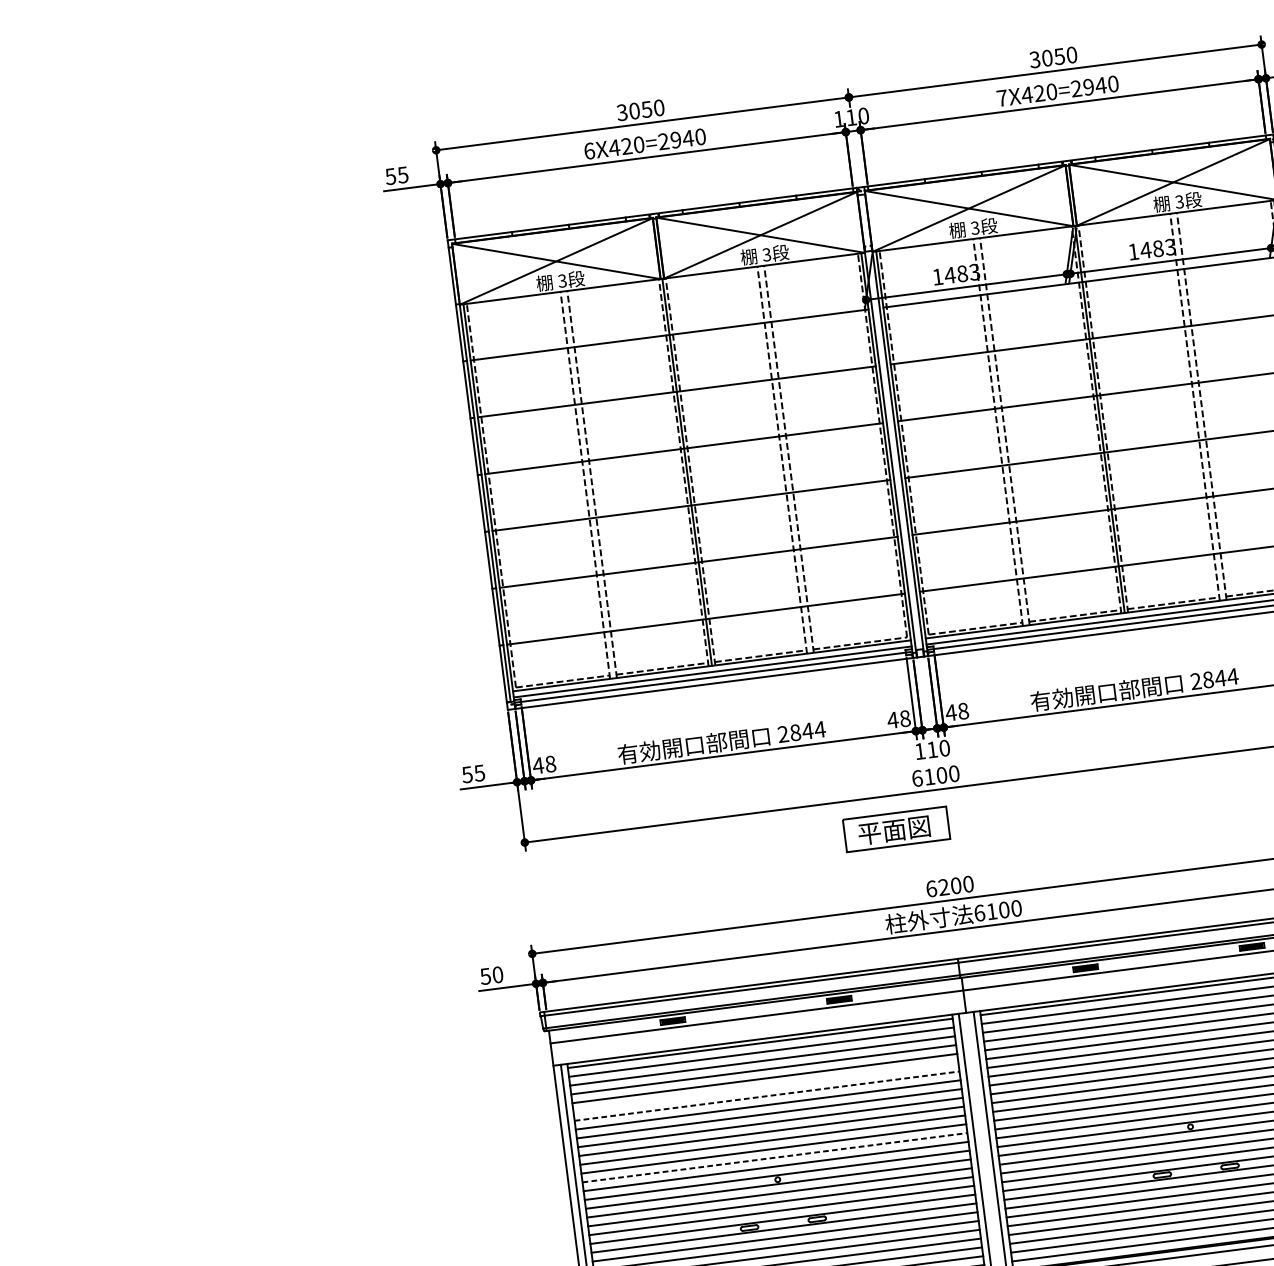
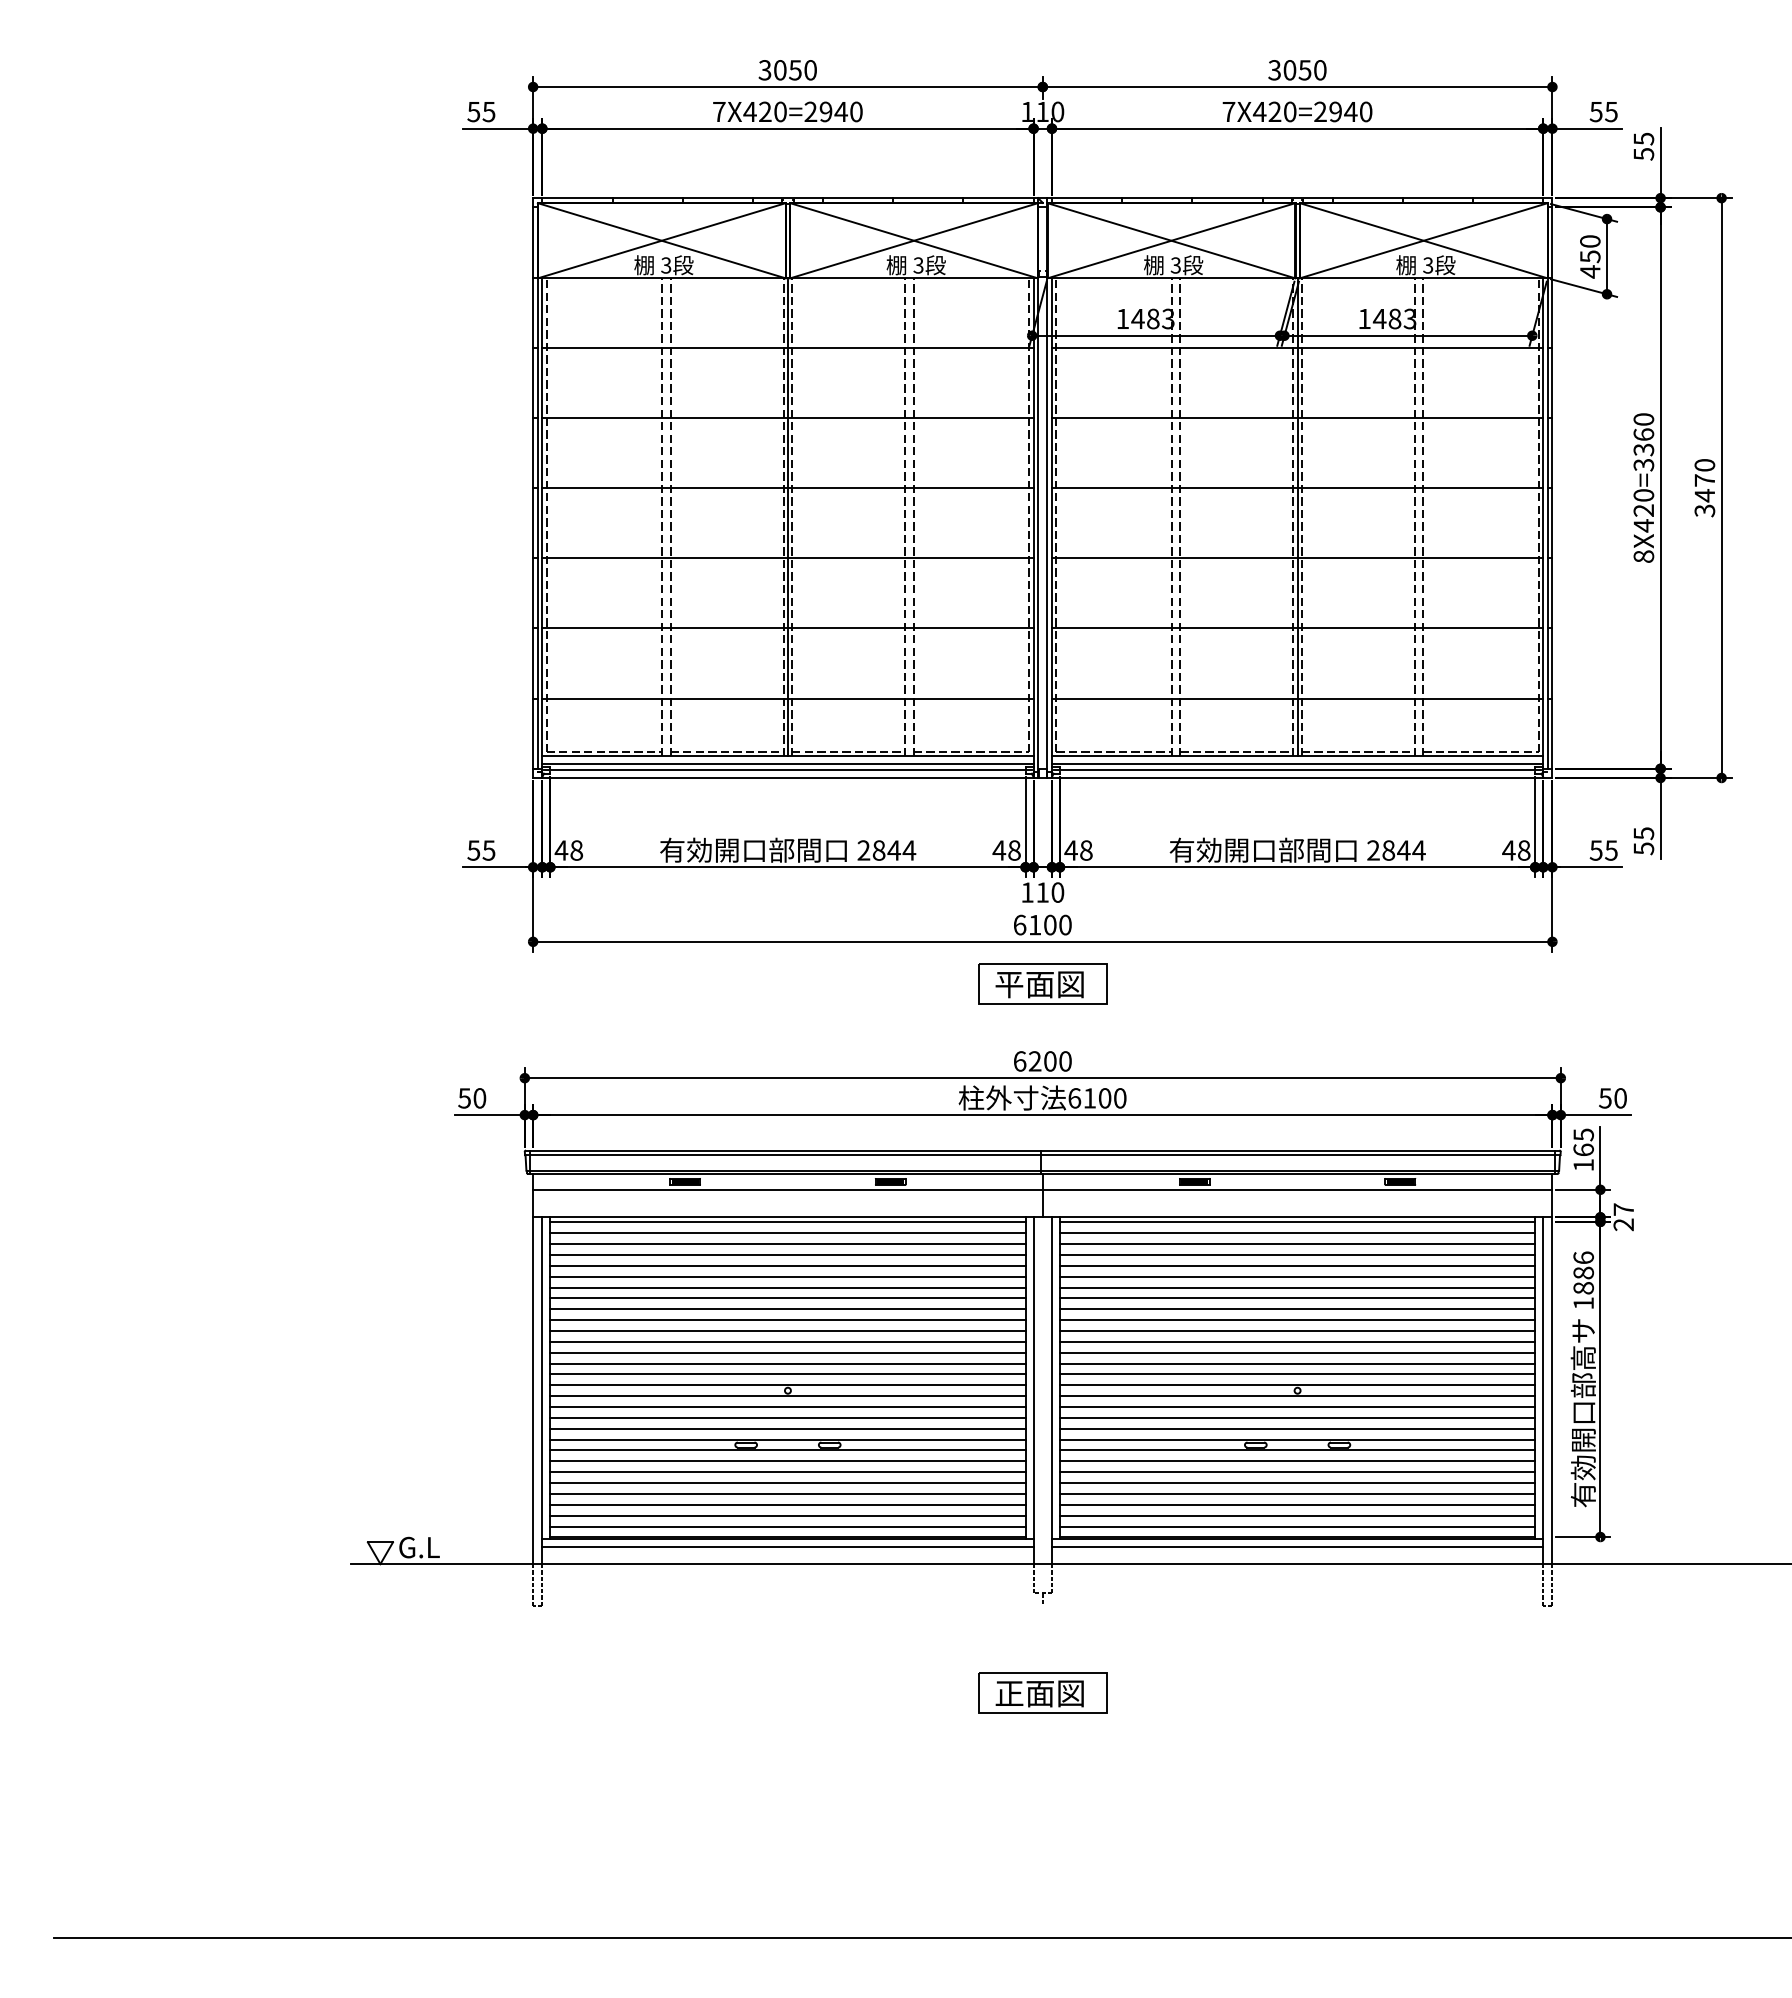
text: (589, 150) -> (719, 111), 6X420=2940 -> 7X420=2940
part: (896, 829) -> (1042, 983), moved
line: (765, 1087) -> (787, 1276), added
line: (766, 1096) -> (787, 1287), dashed -> solid
line: (774, 1157) -> (787, 1363), dashed -> solid

